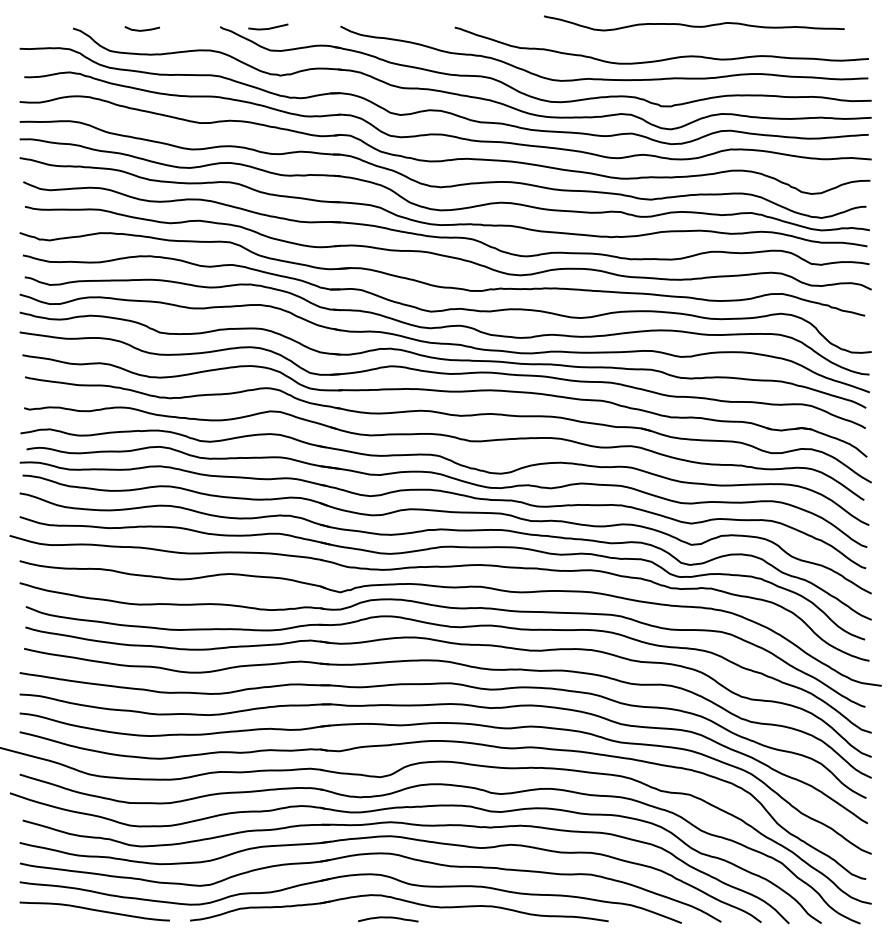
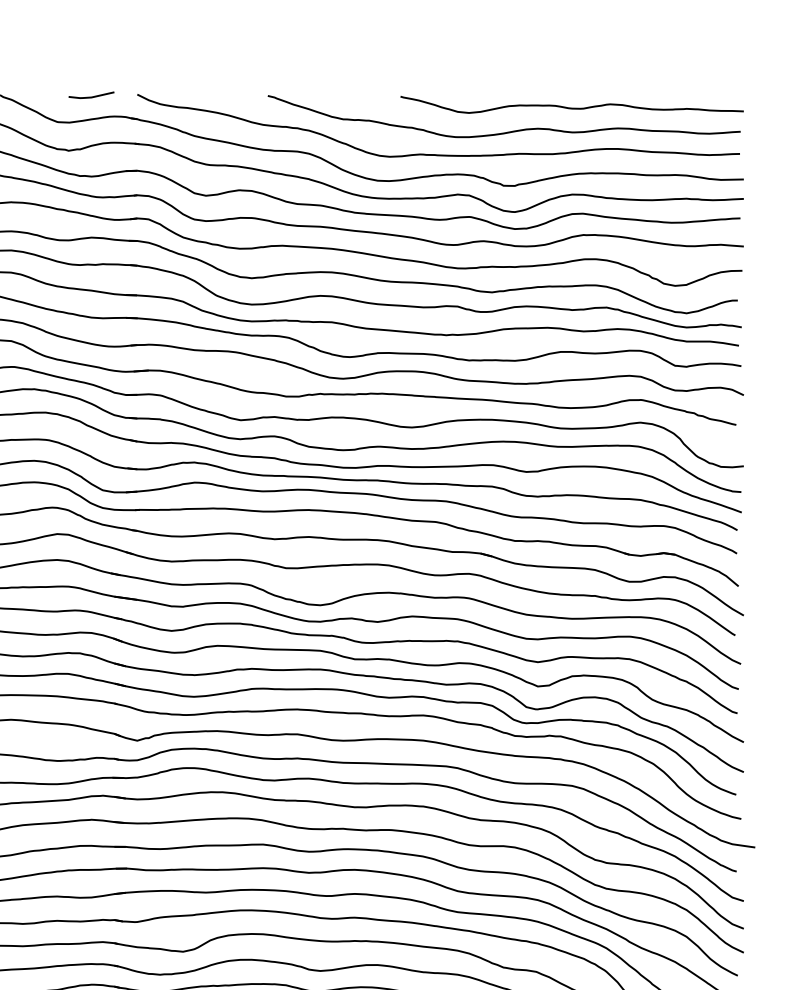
curve: (694, 25) -> (572, 107), moved
line: (269, 27) -> (92, 95), moved

